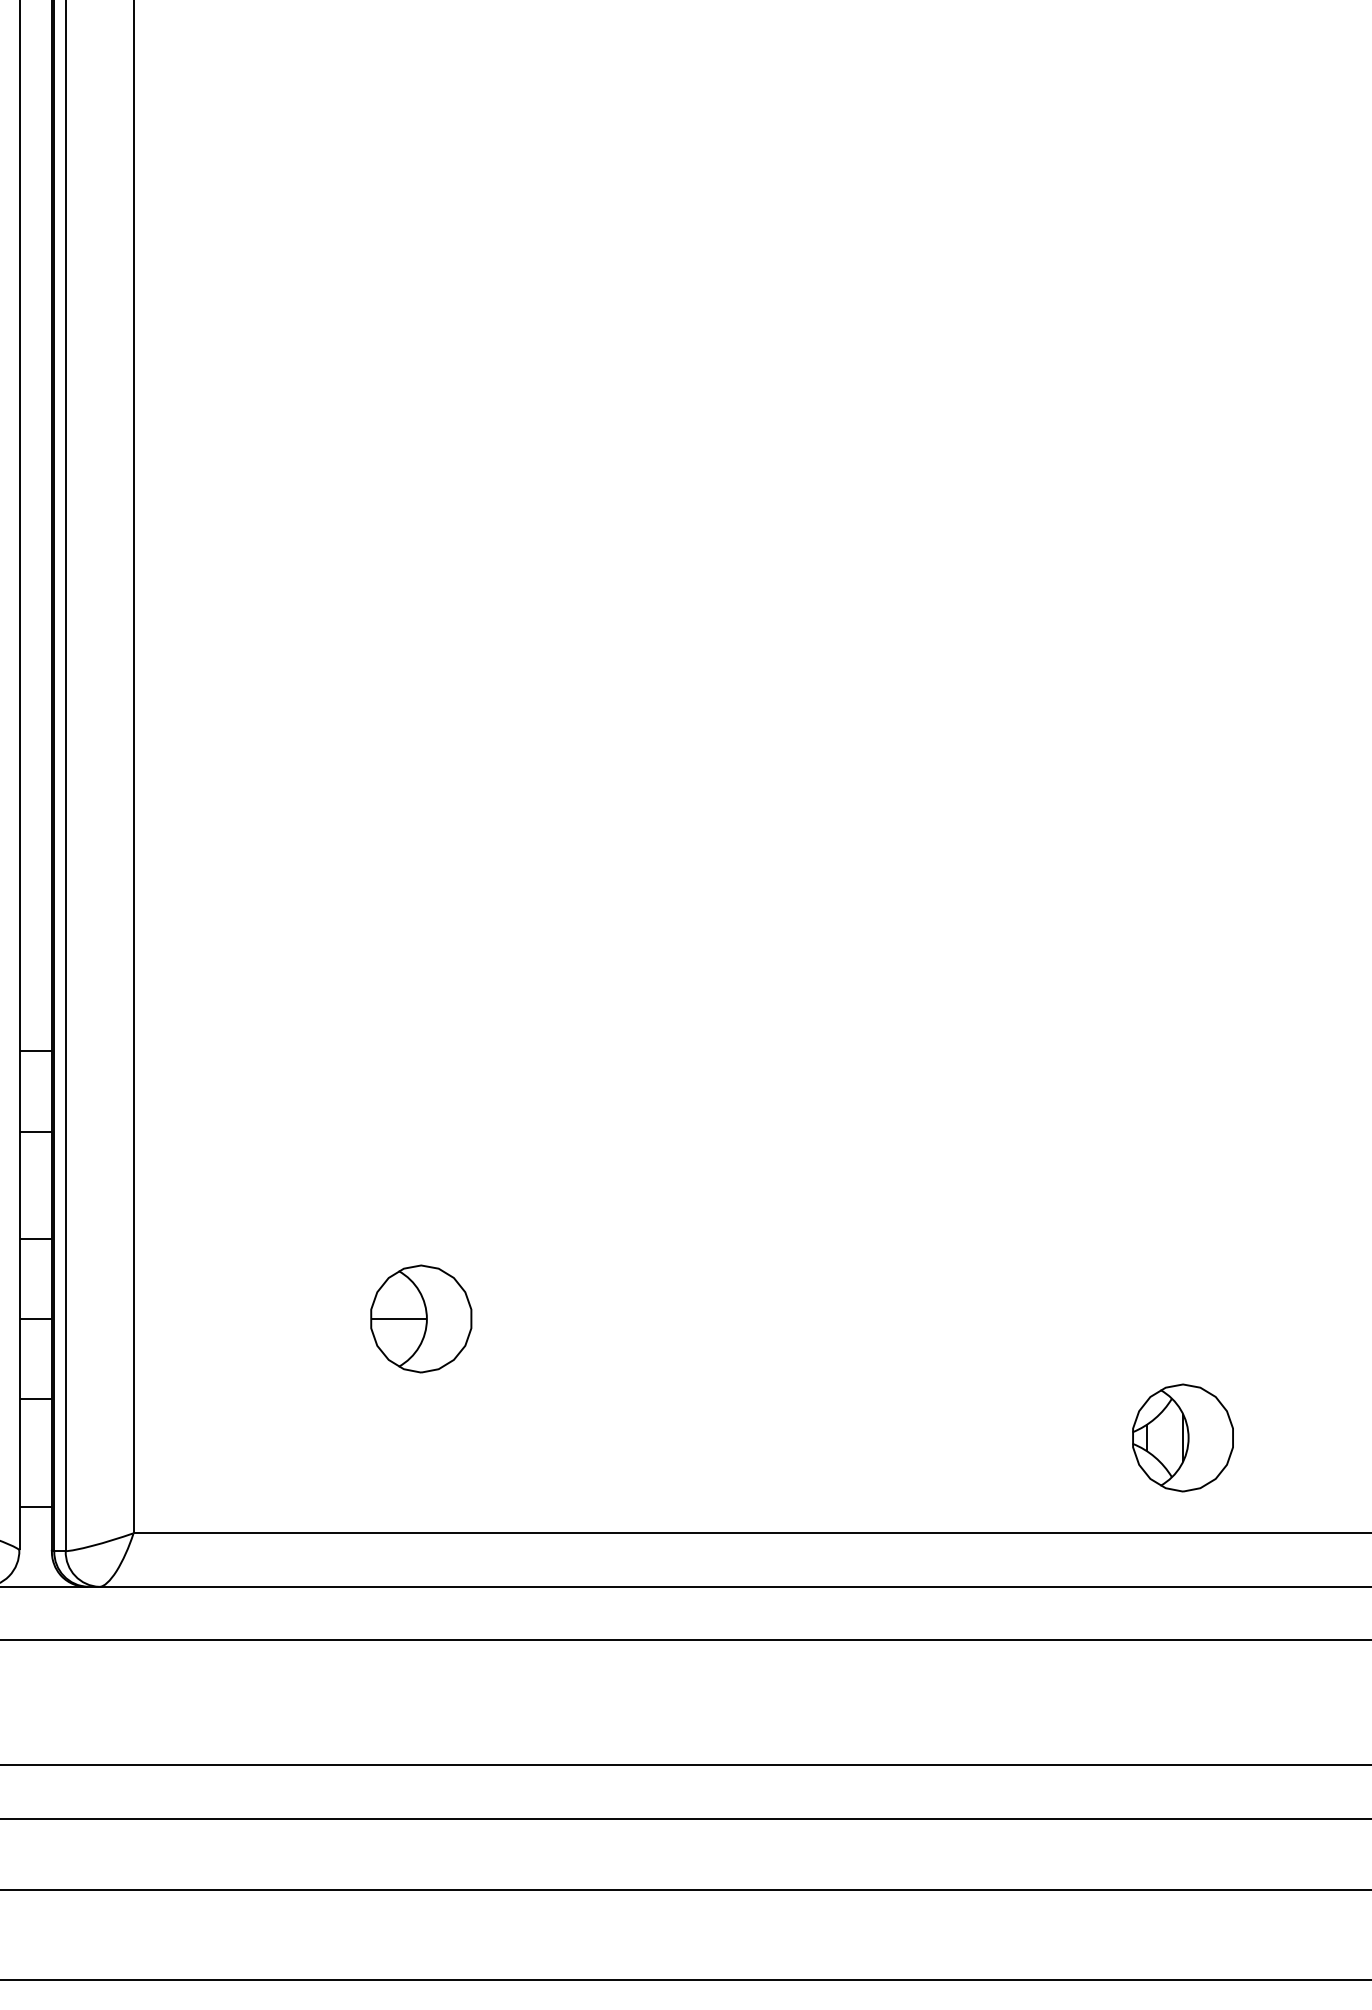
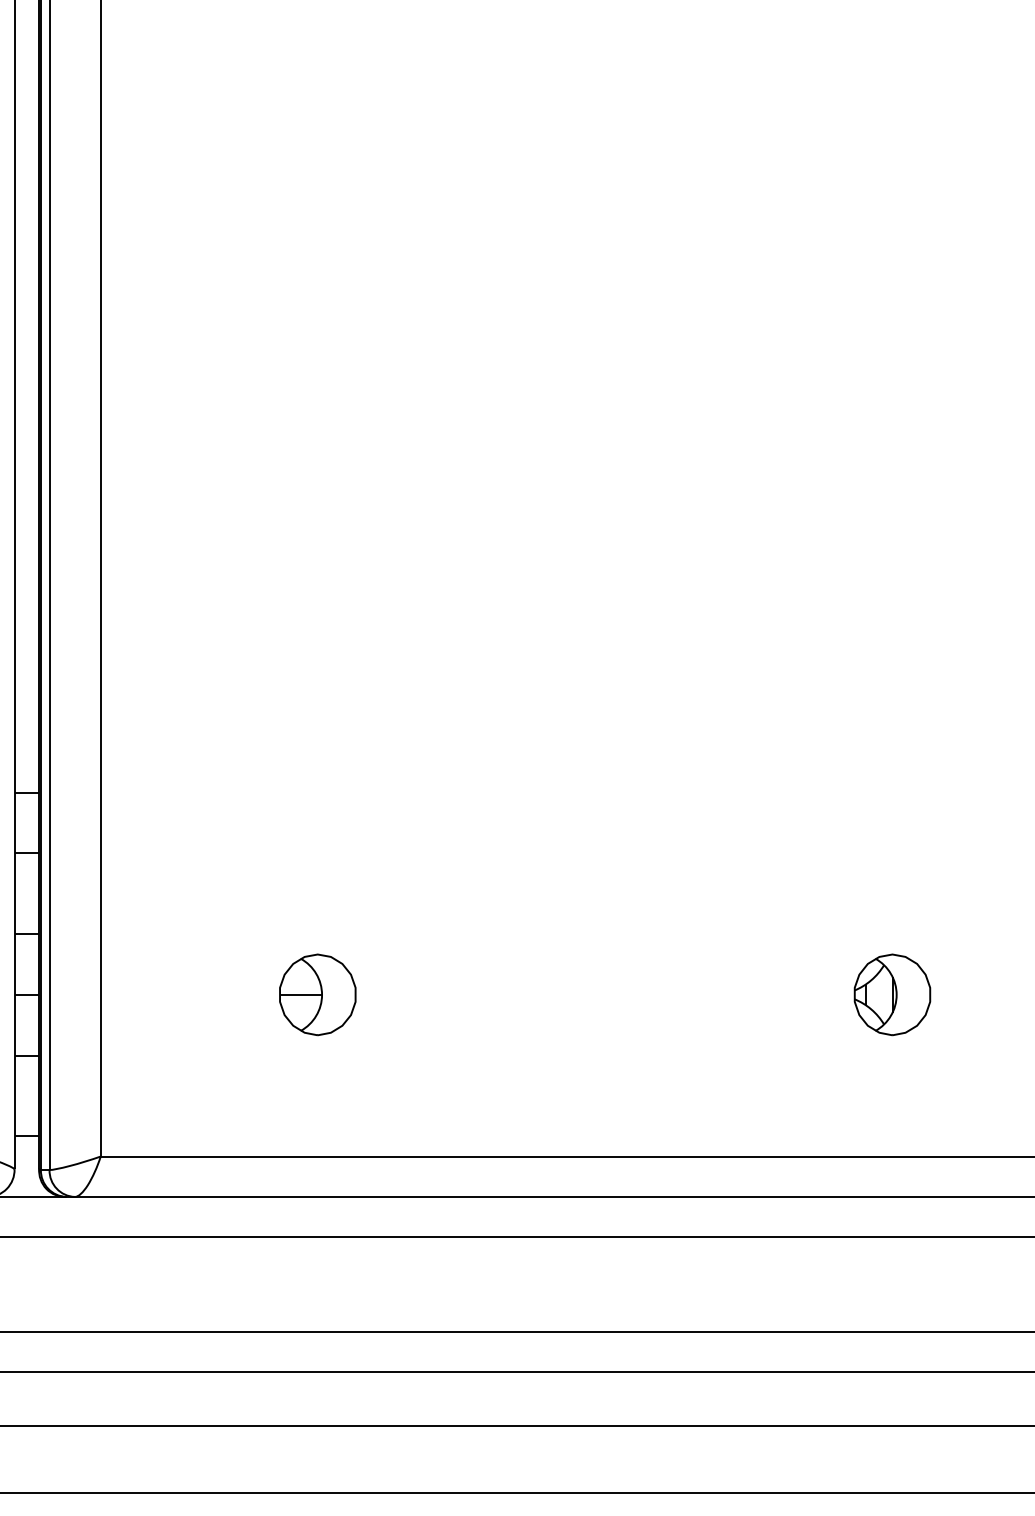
part: (1182, 1437) -> (892, 994), moved

